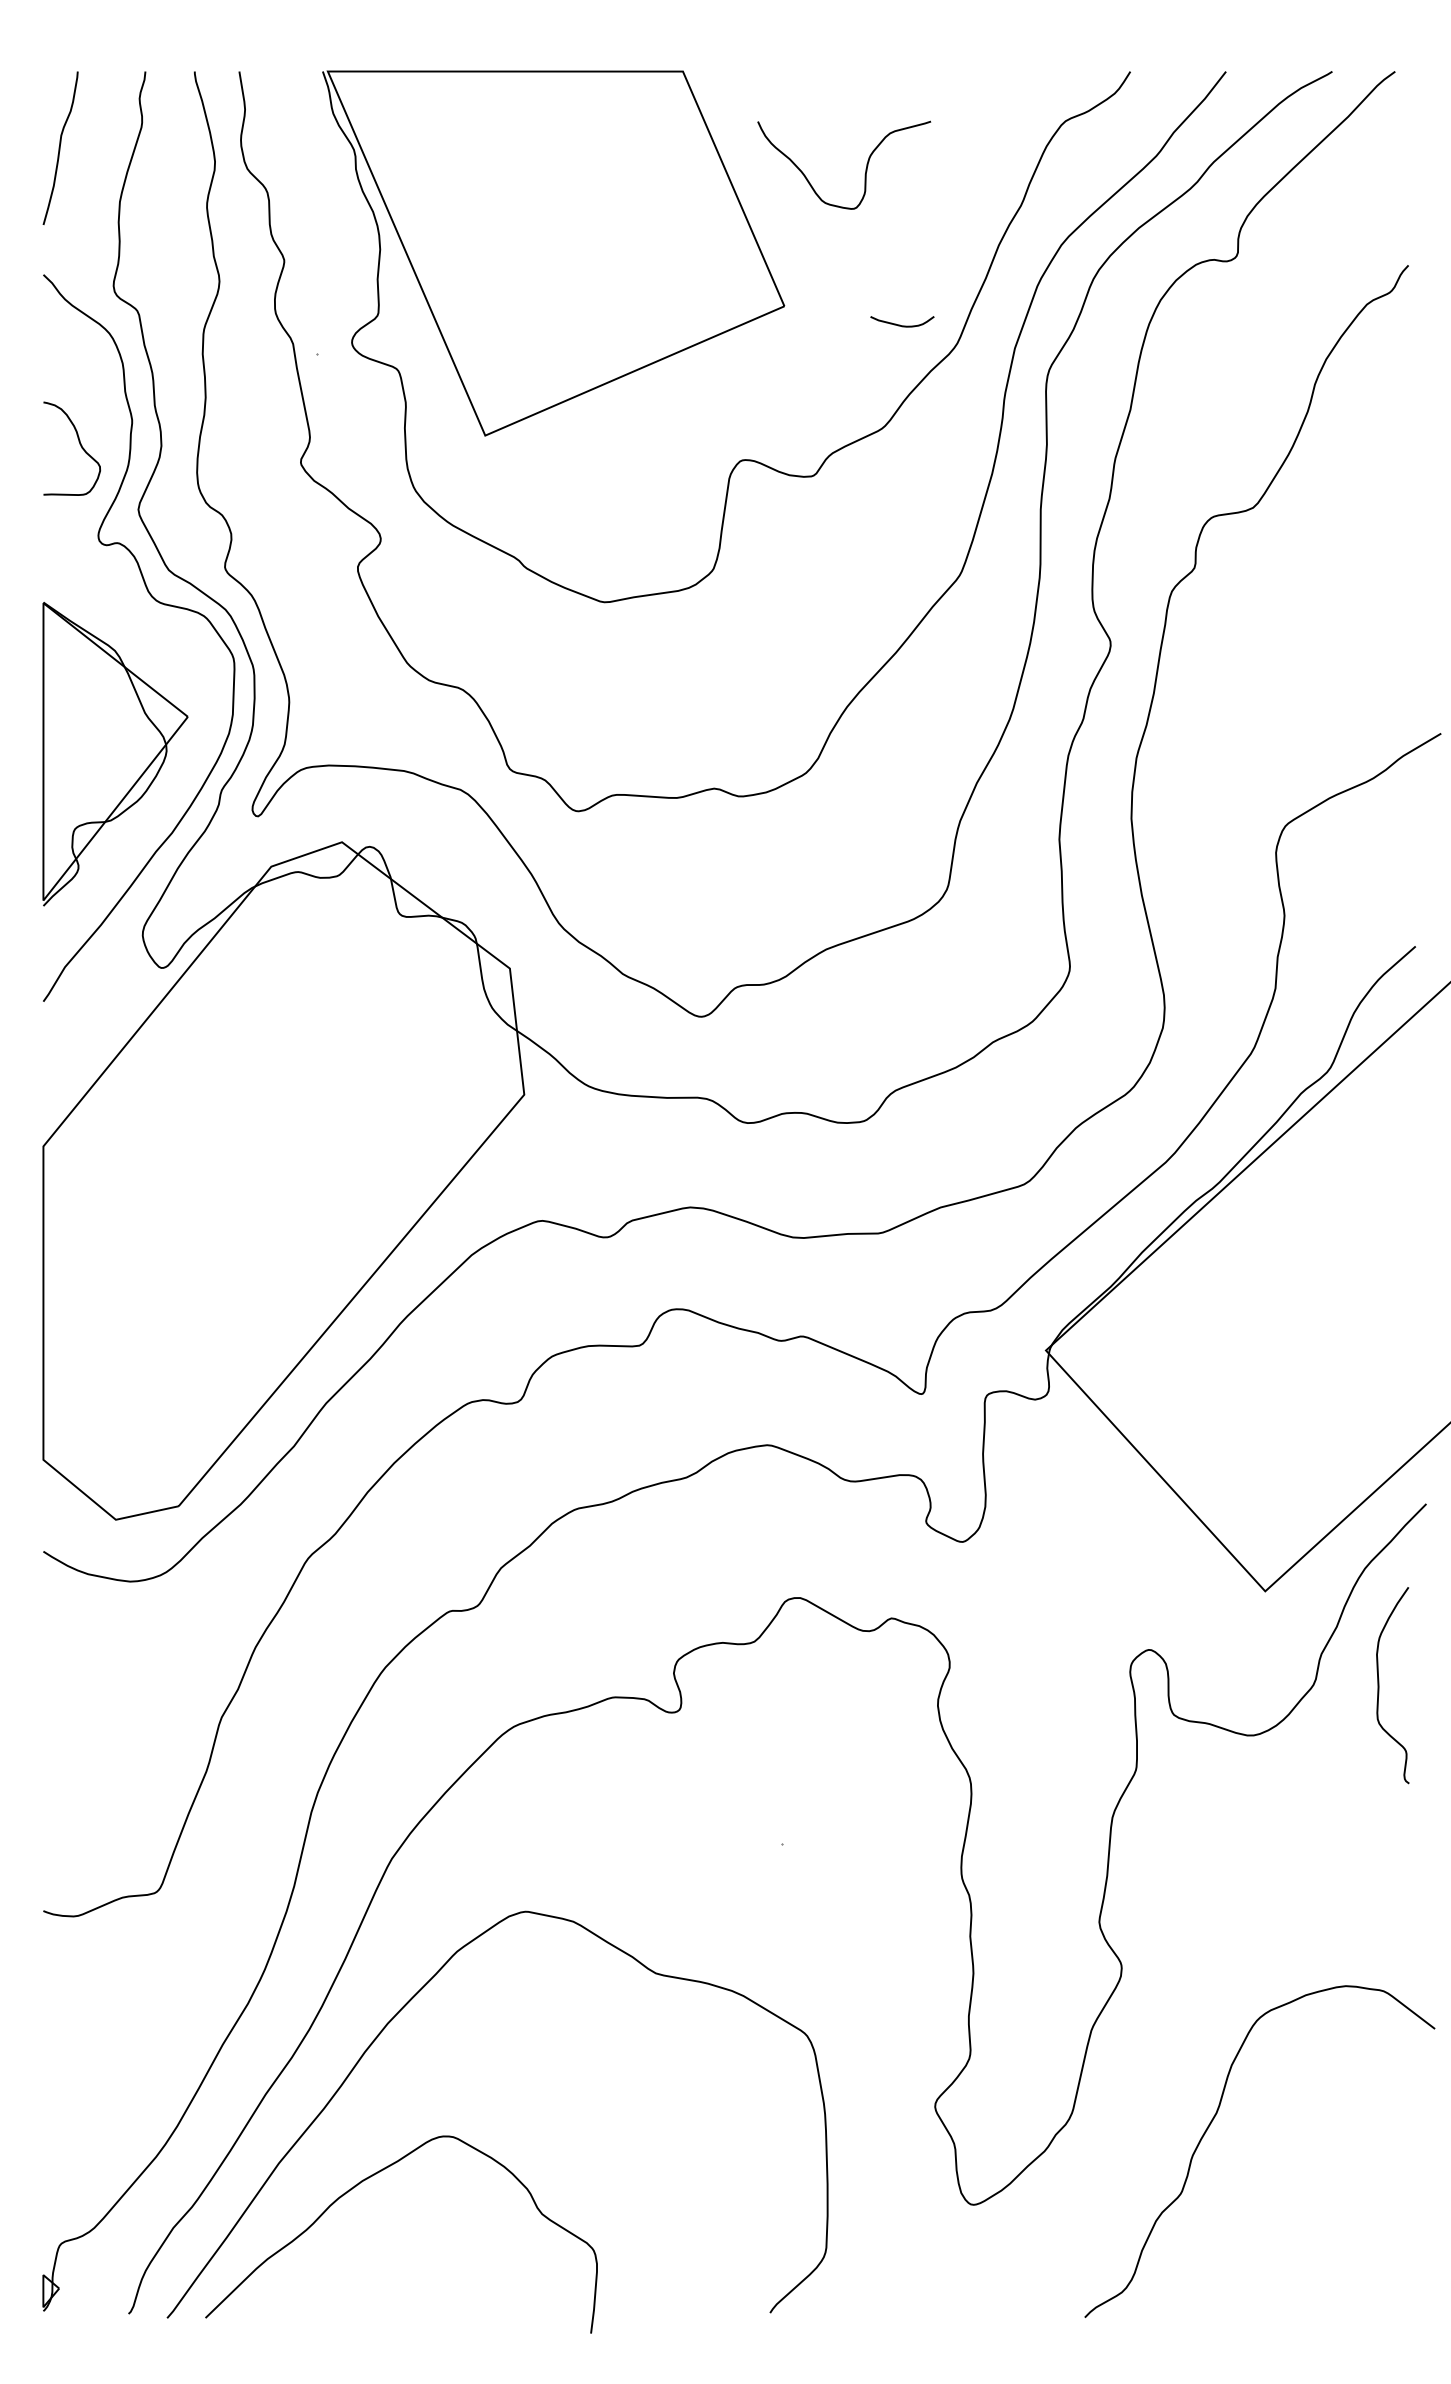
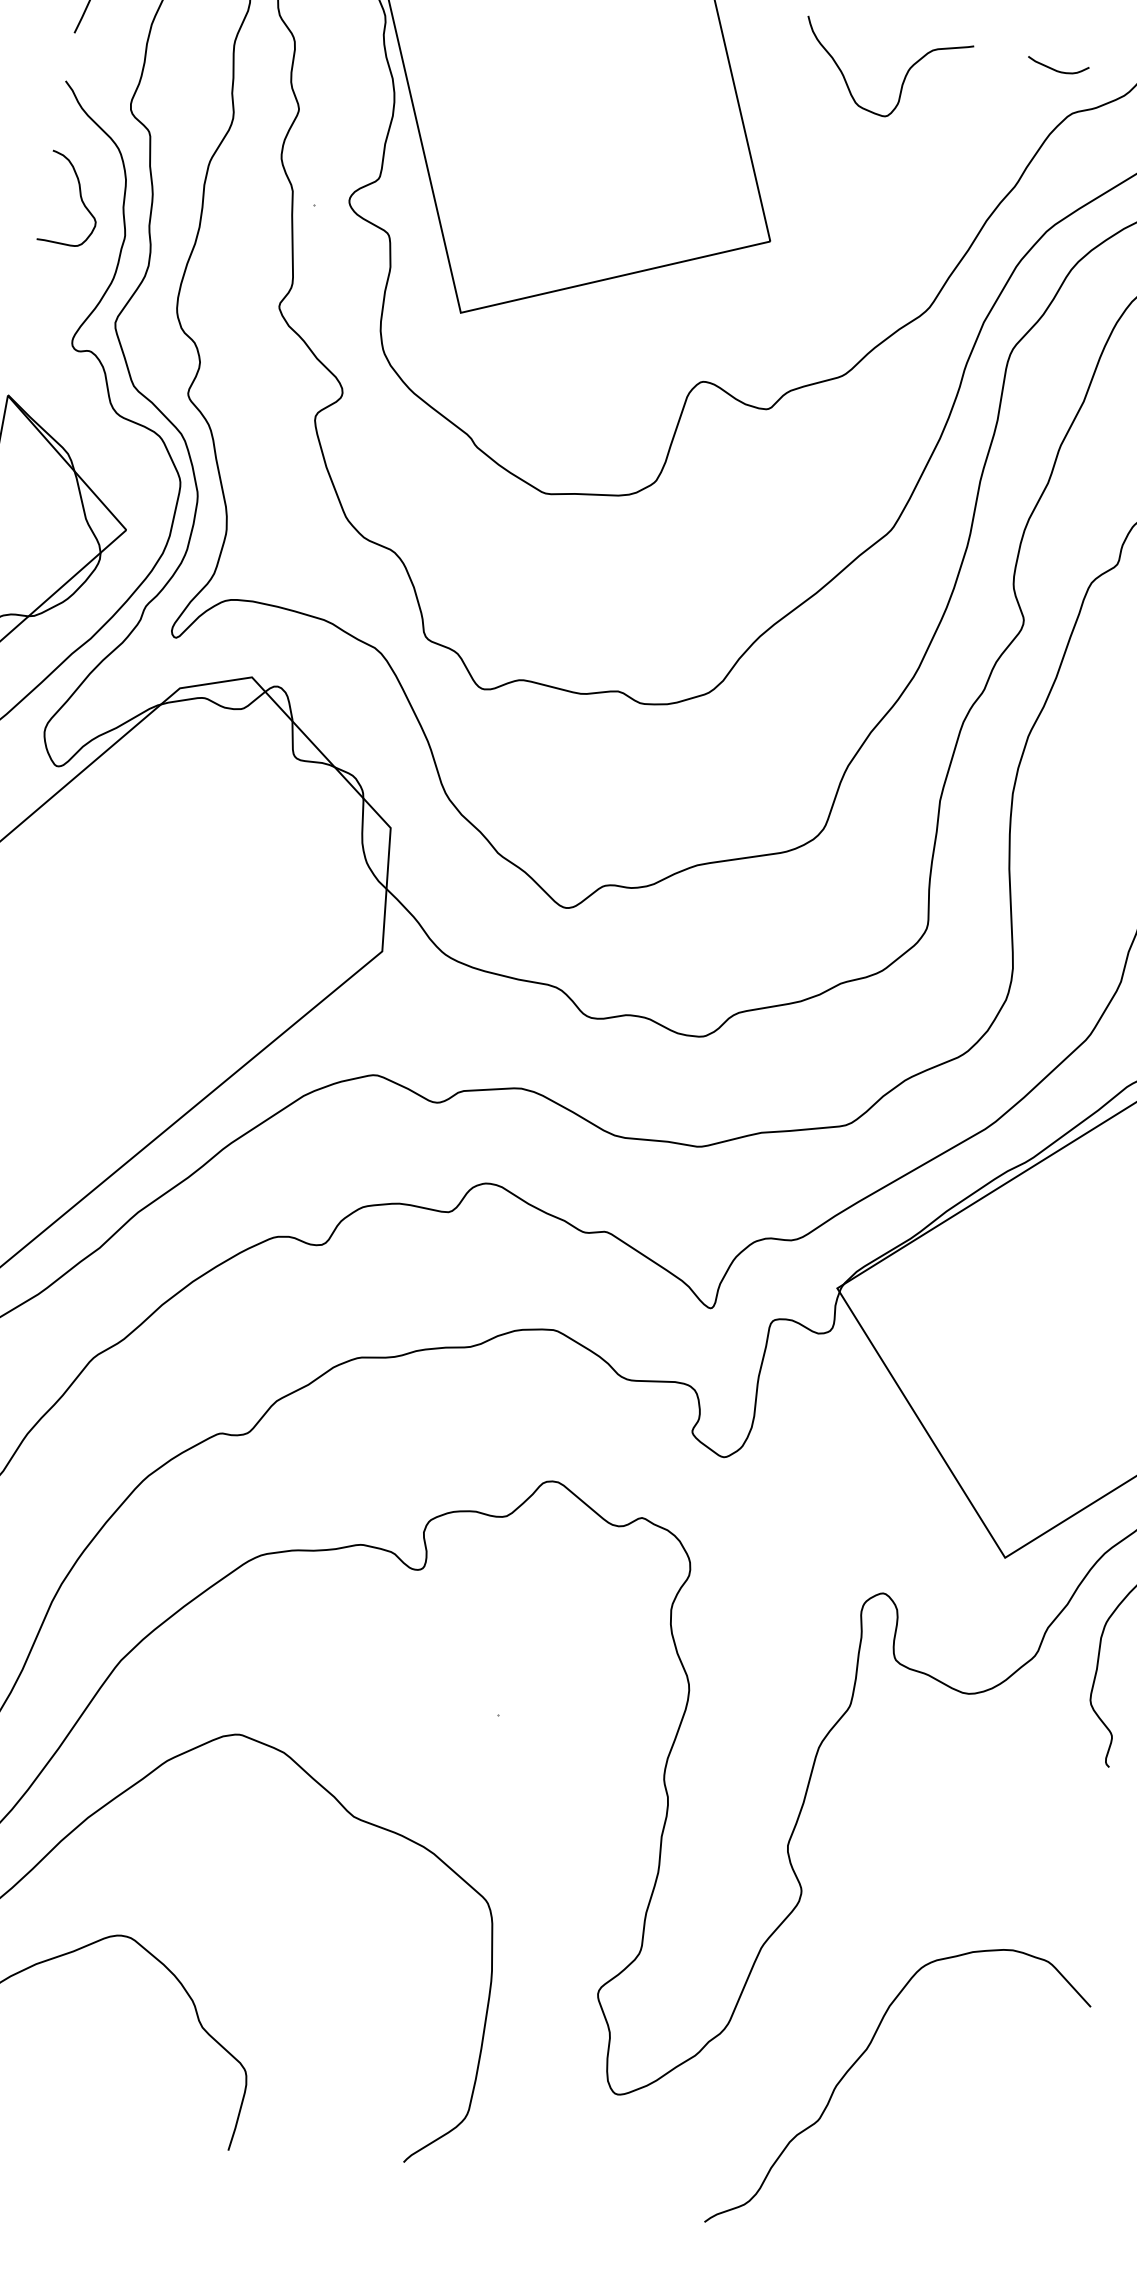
curve: (865, 168) -> (903, 79), moved
curve: (900, 324) -> (1055, 69), moved
curve: (79, 444) -> (80, 197), moved

